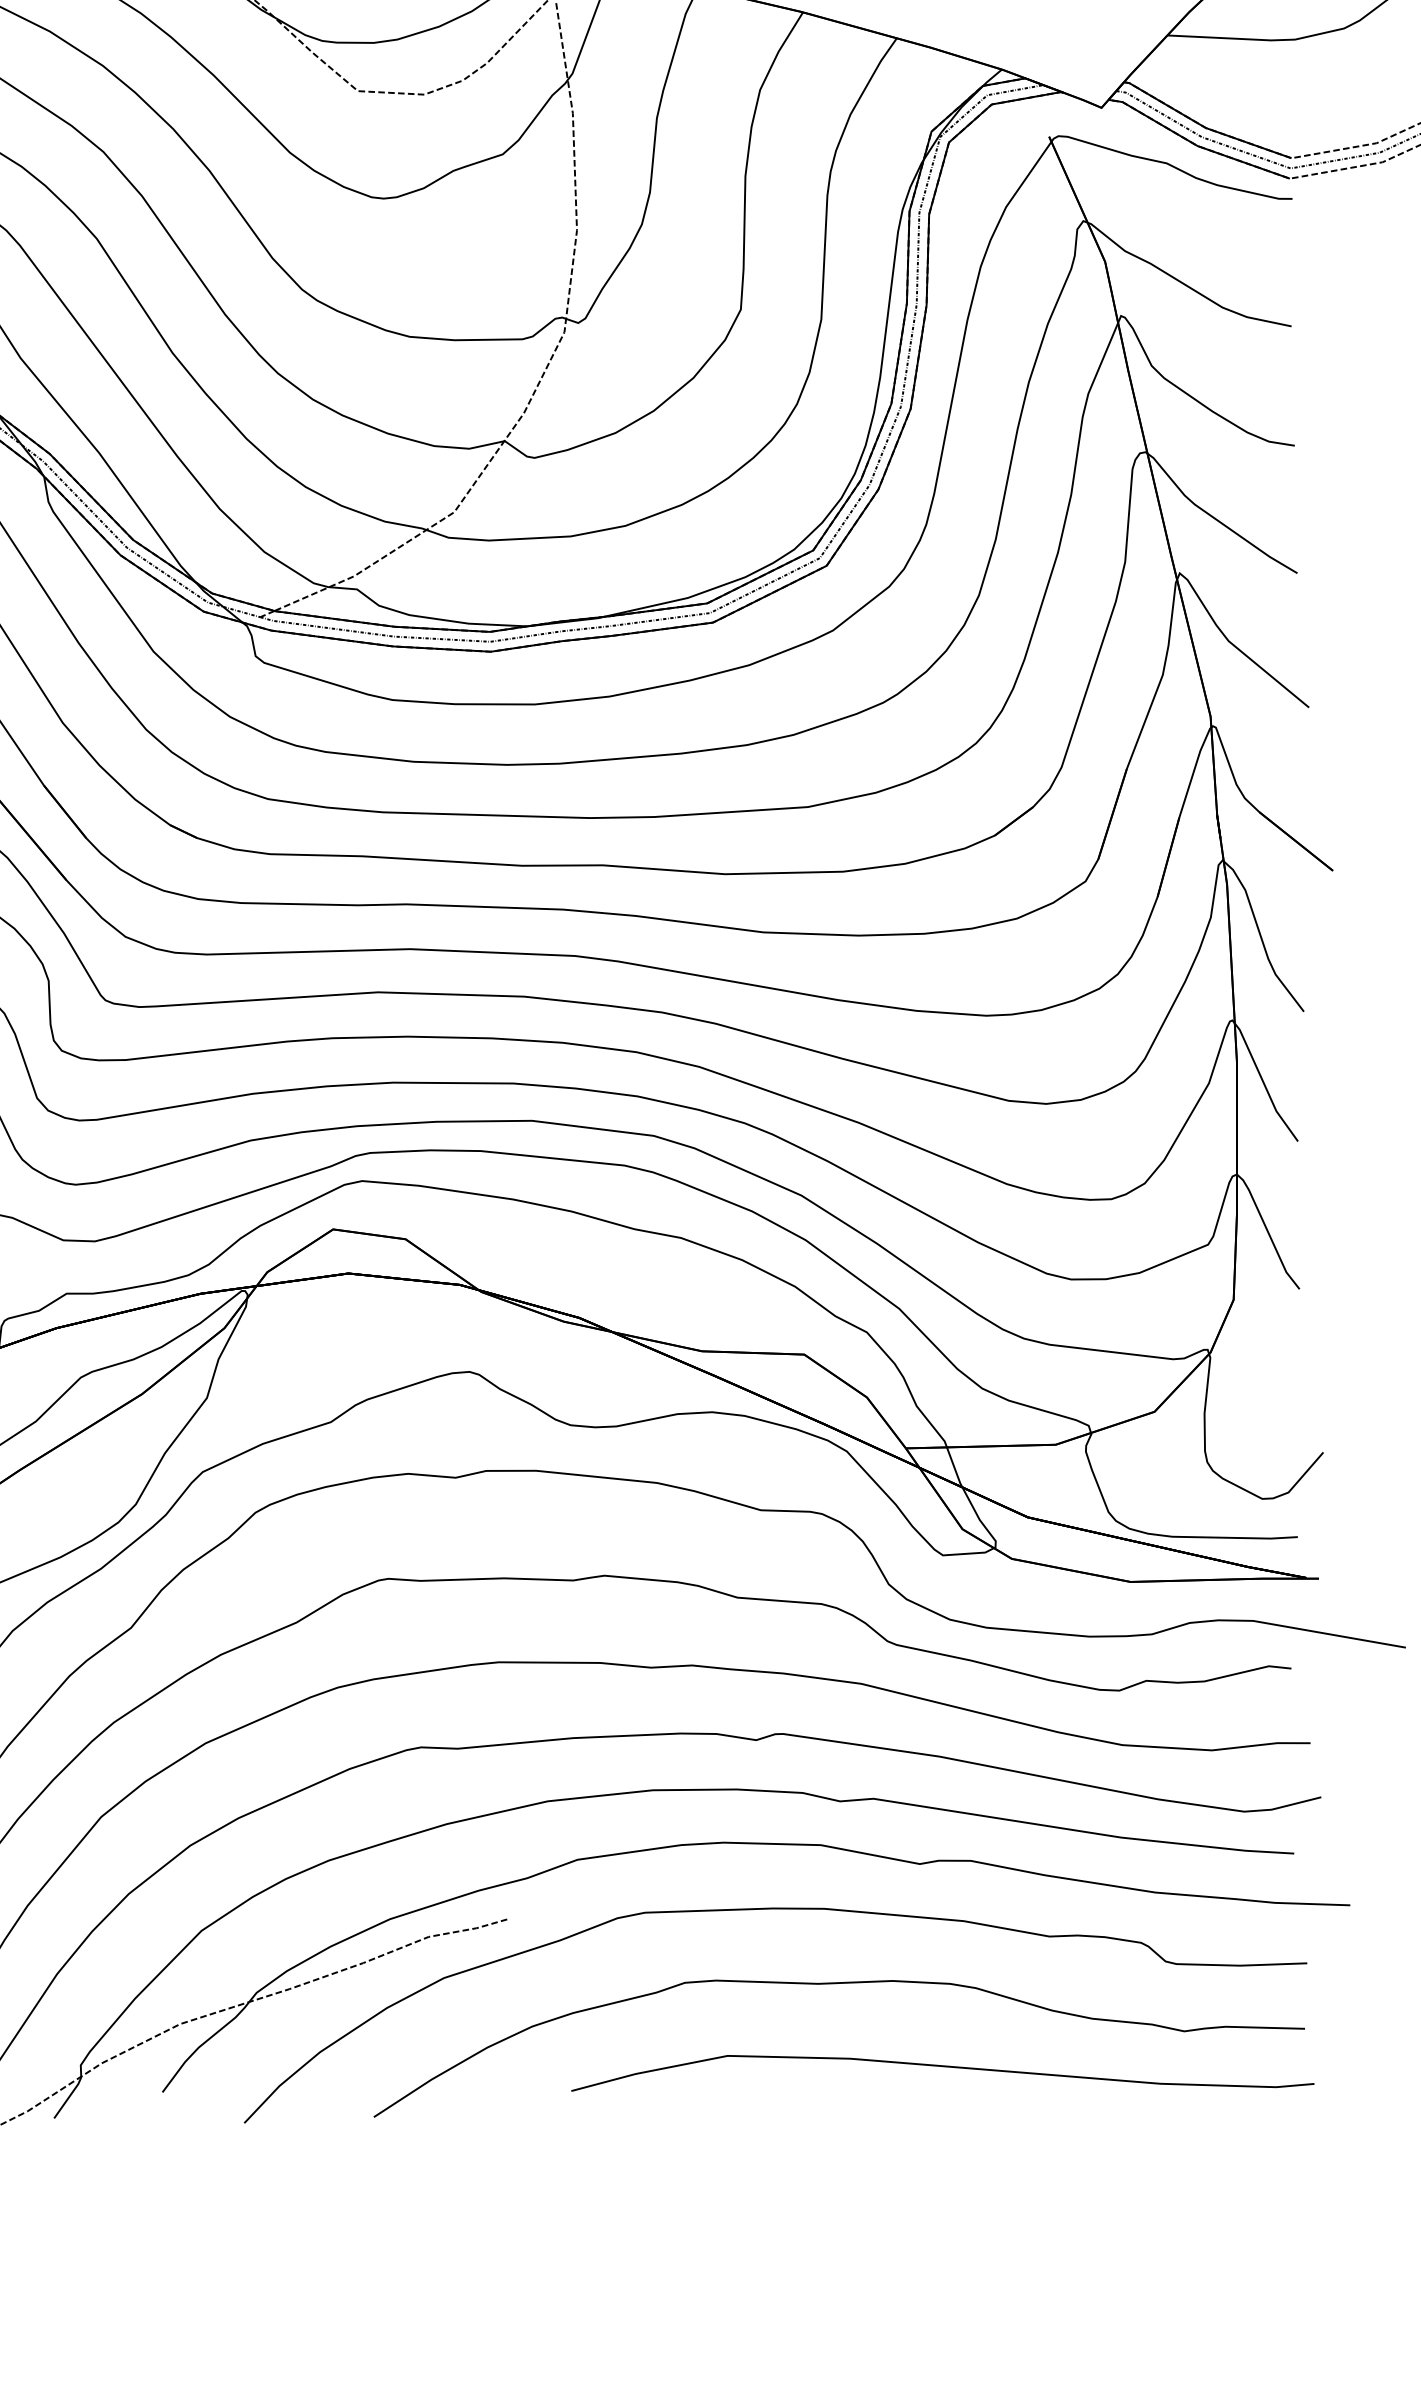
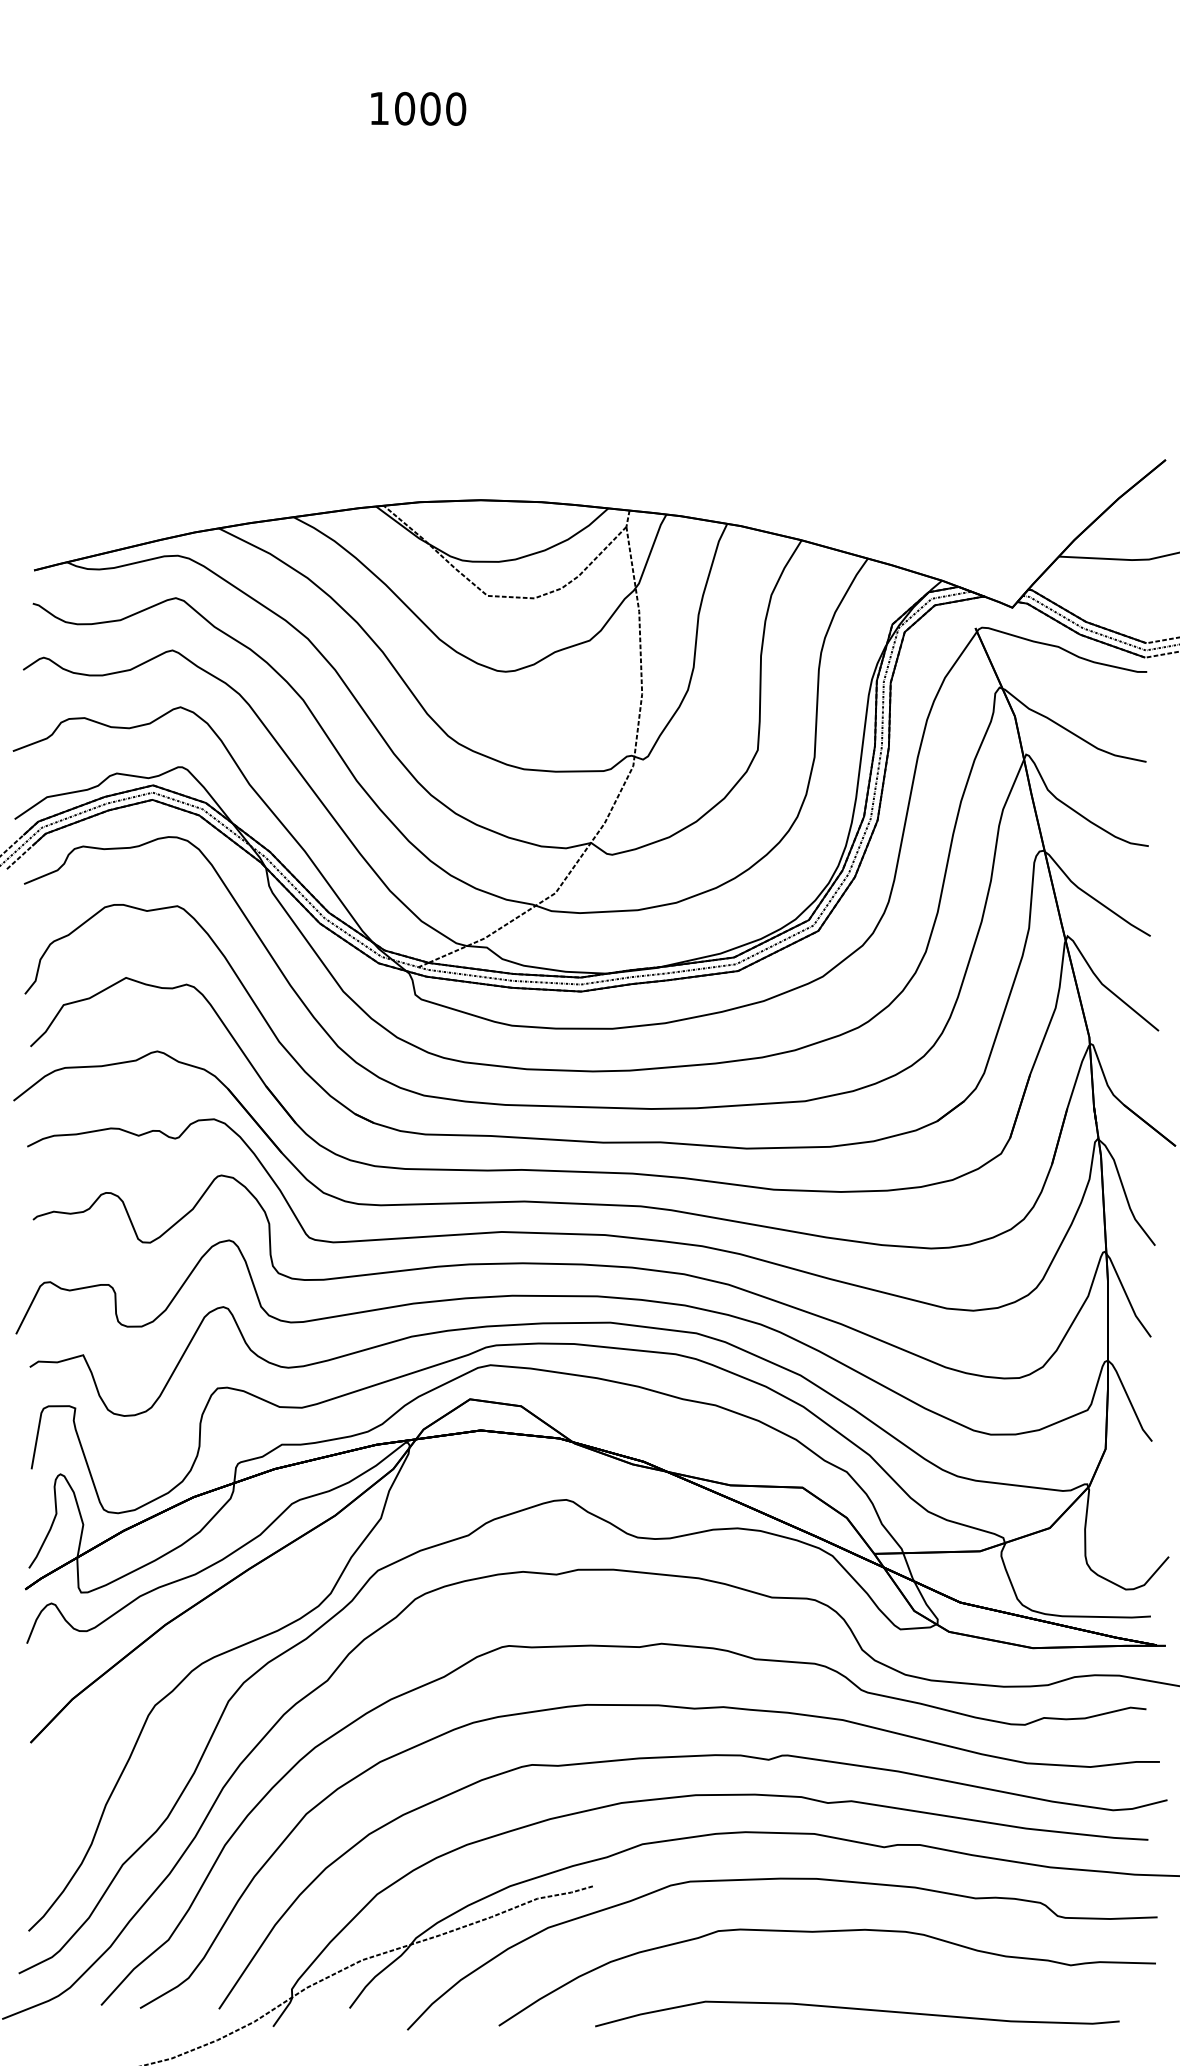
part: (943, 2072) -> (857, 2013), moved

